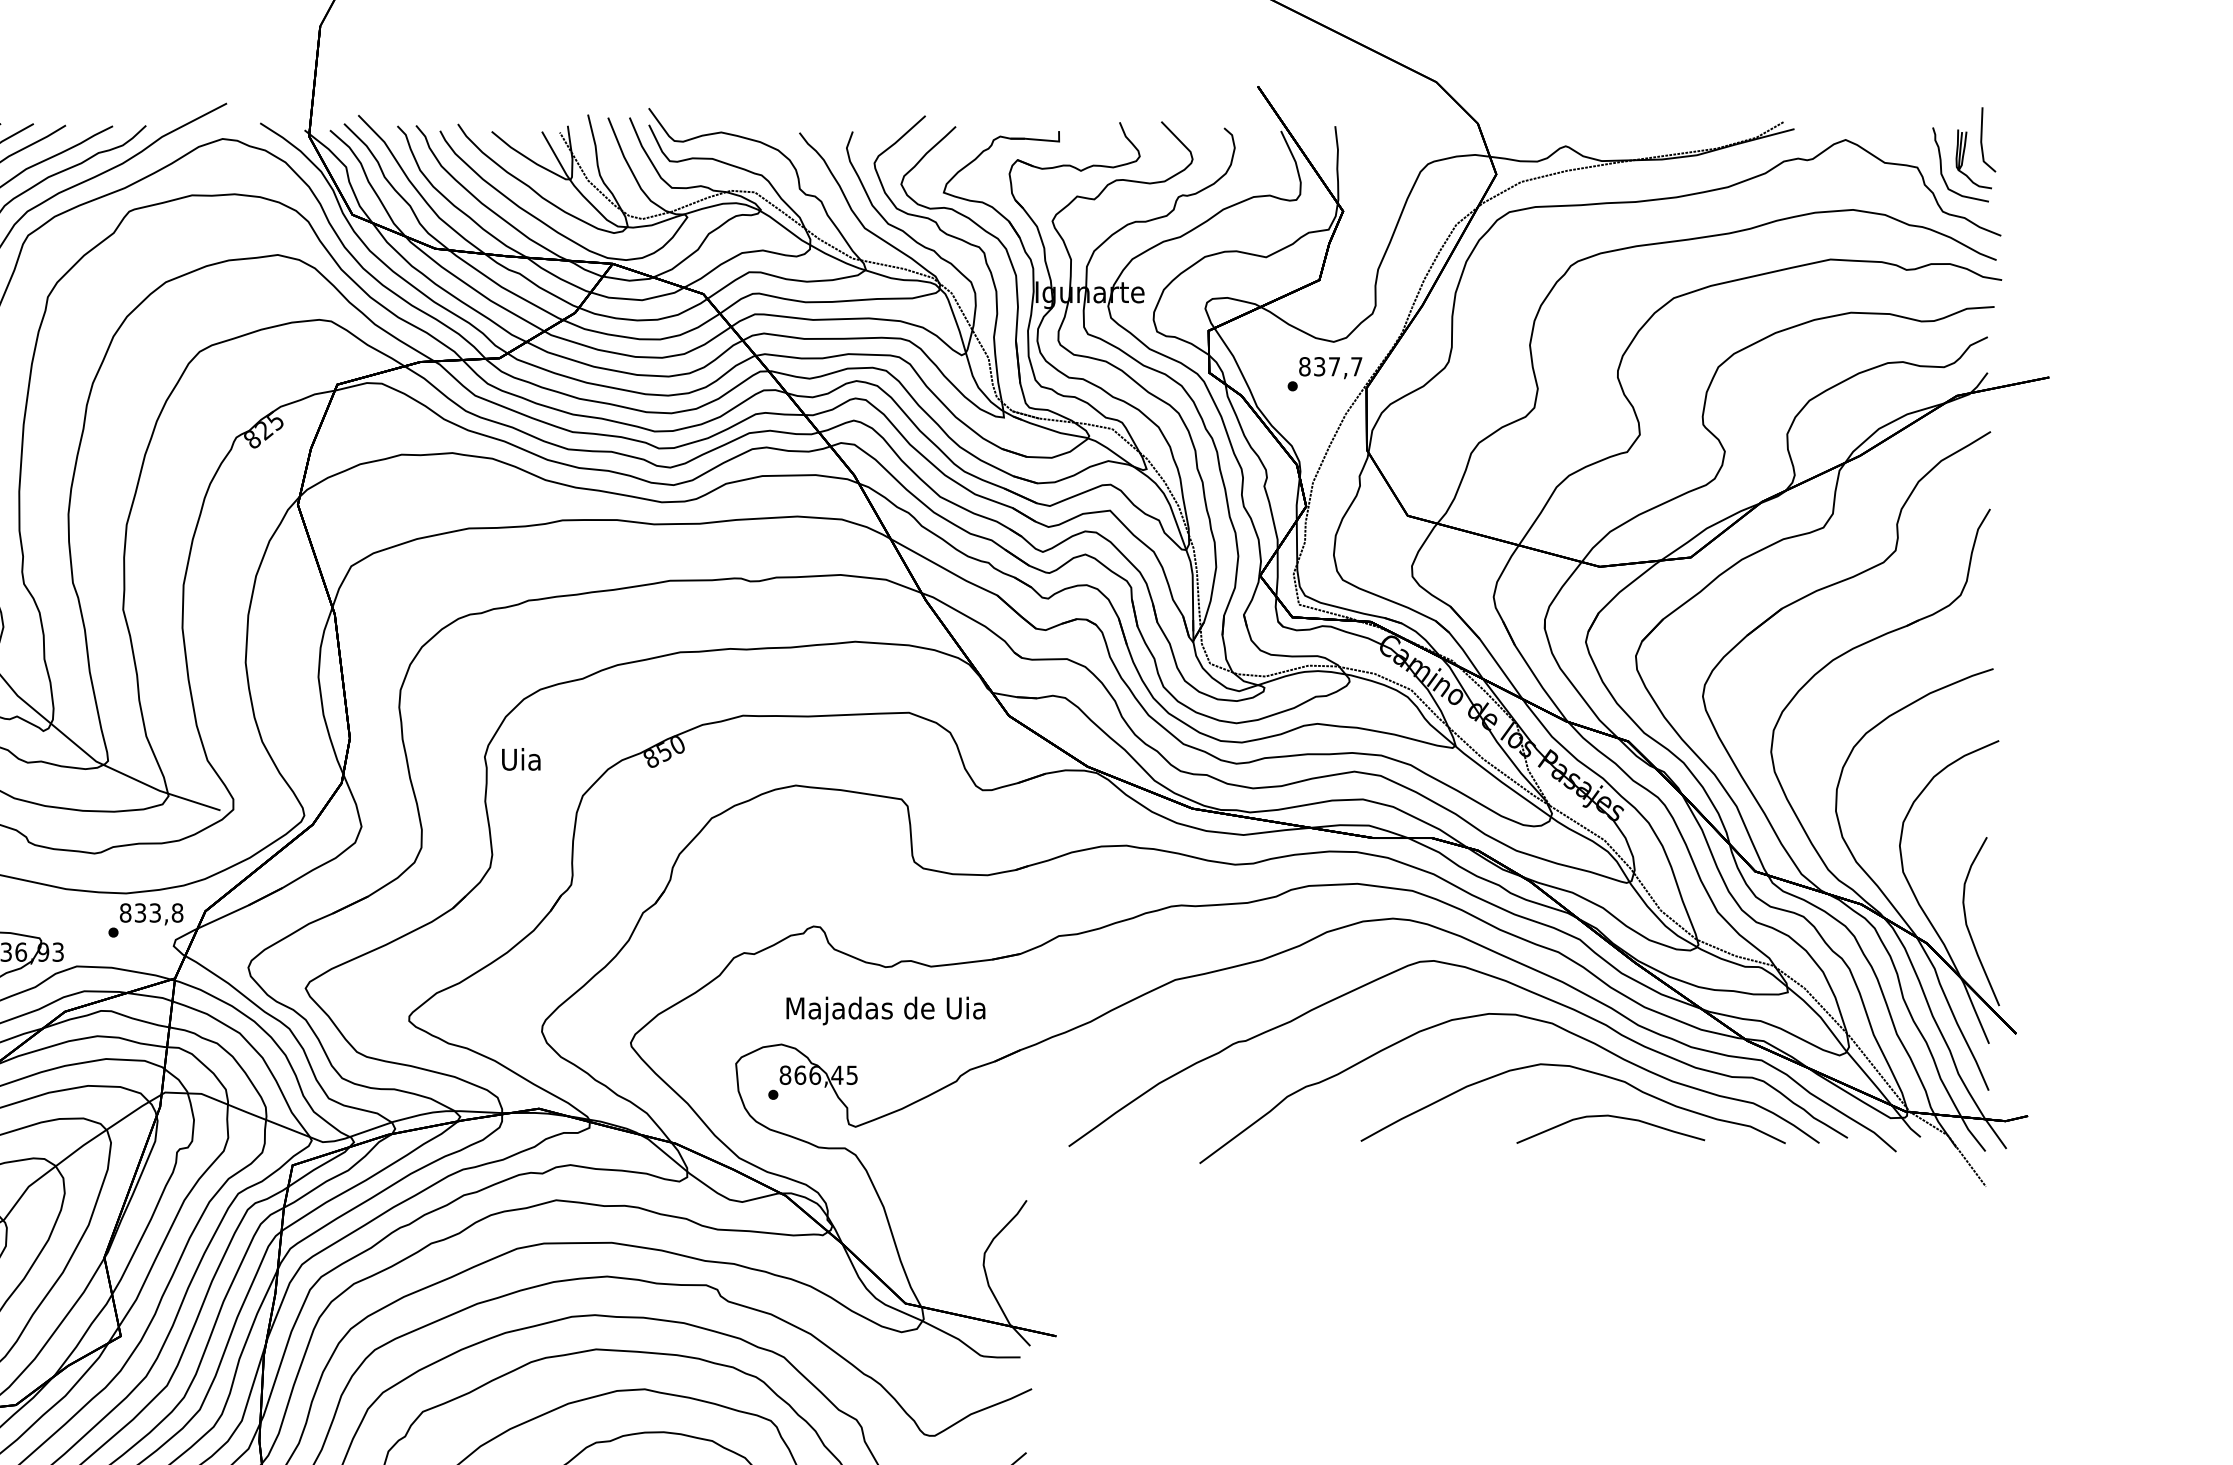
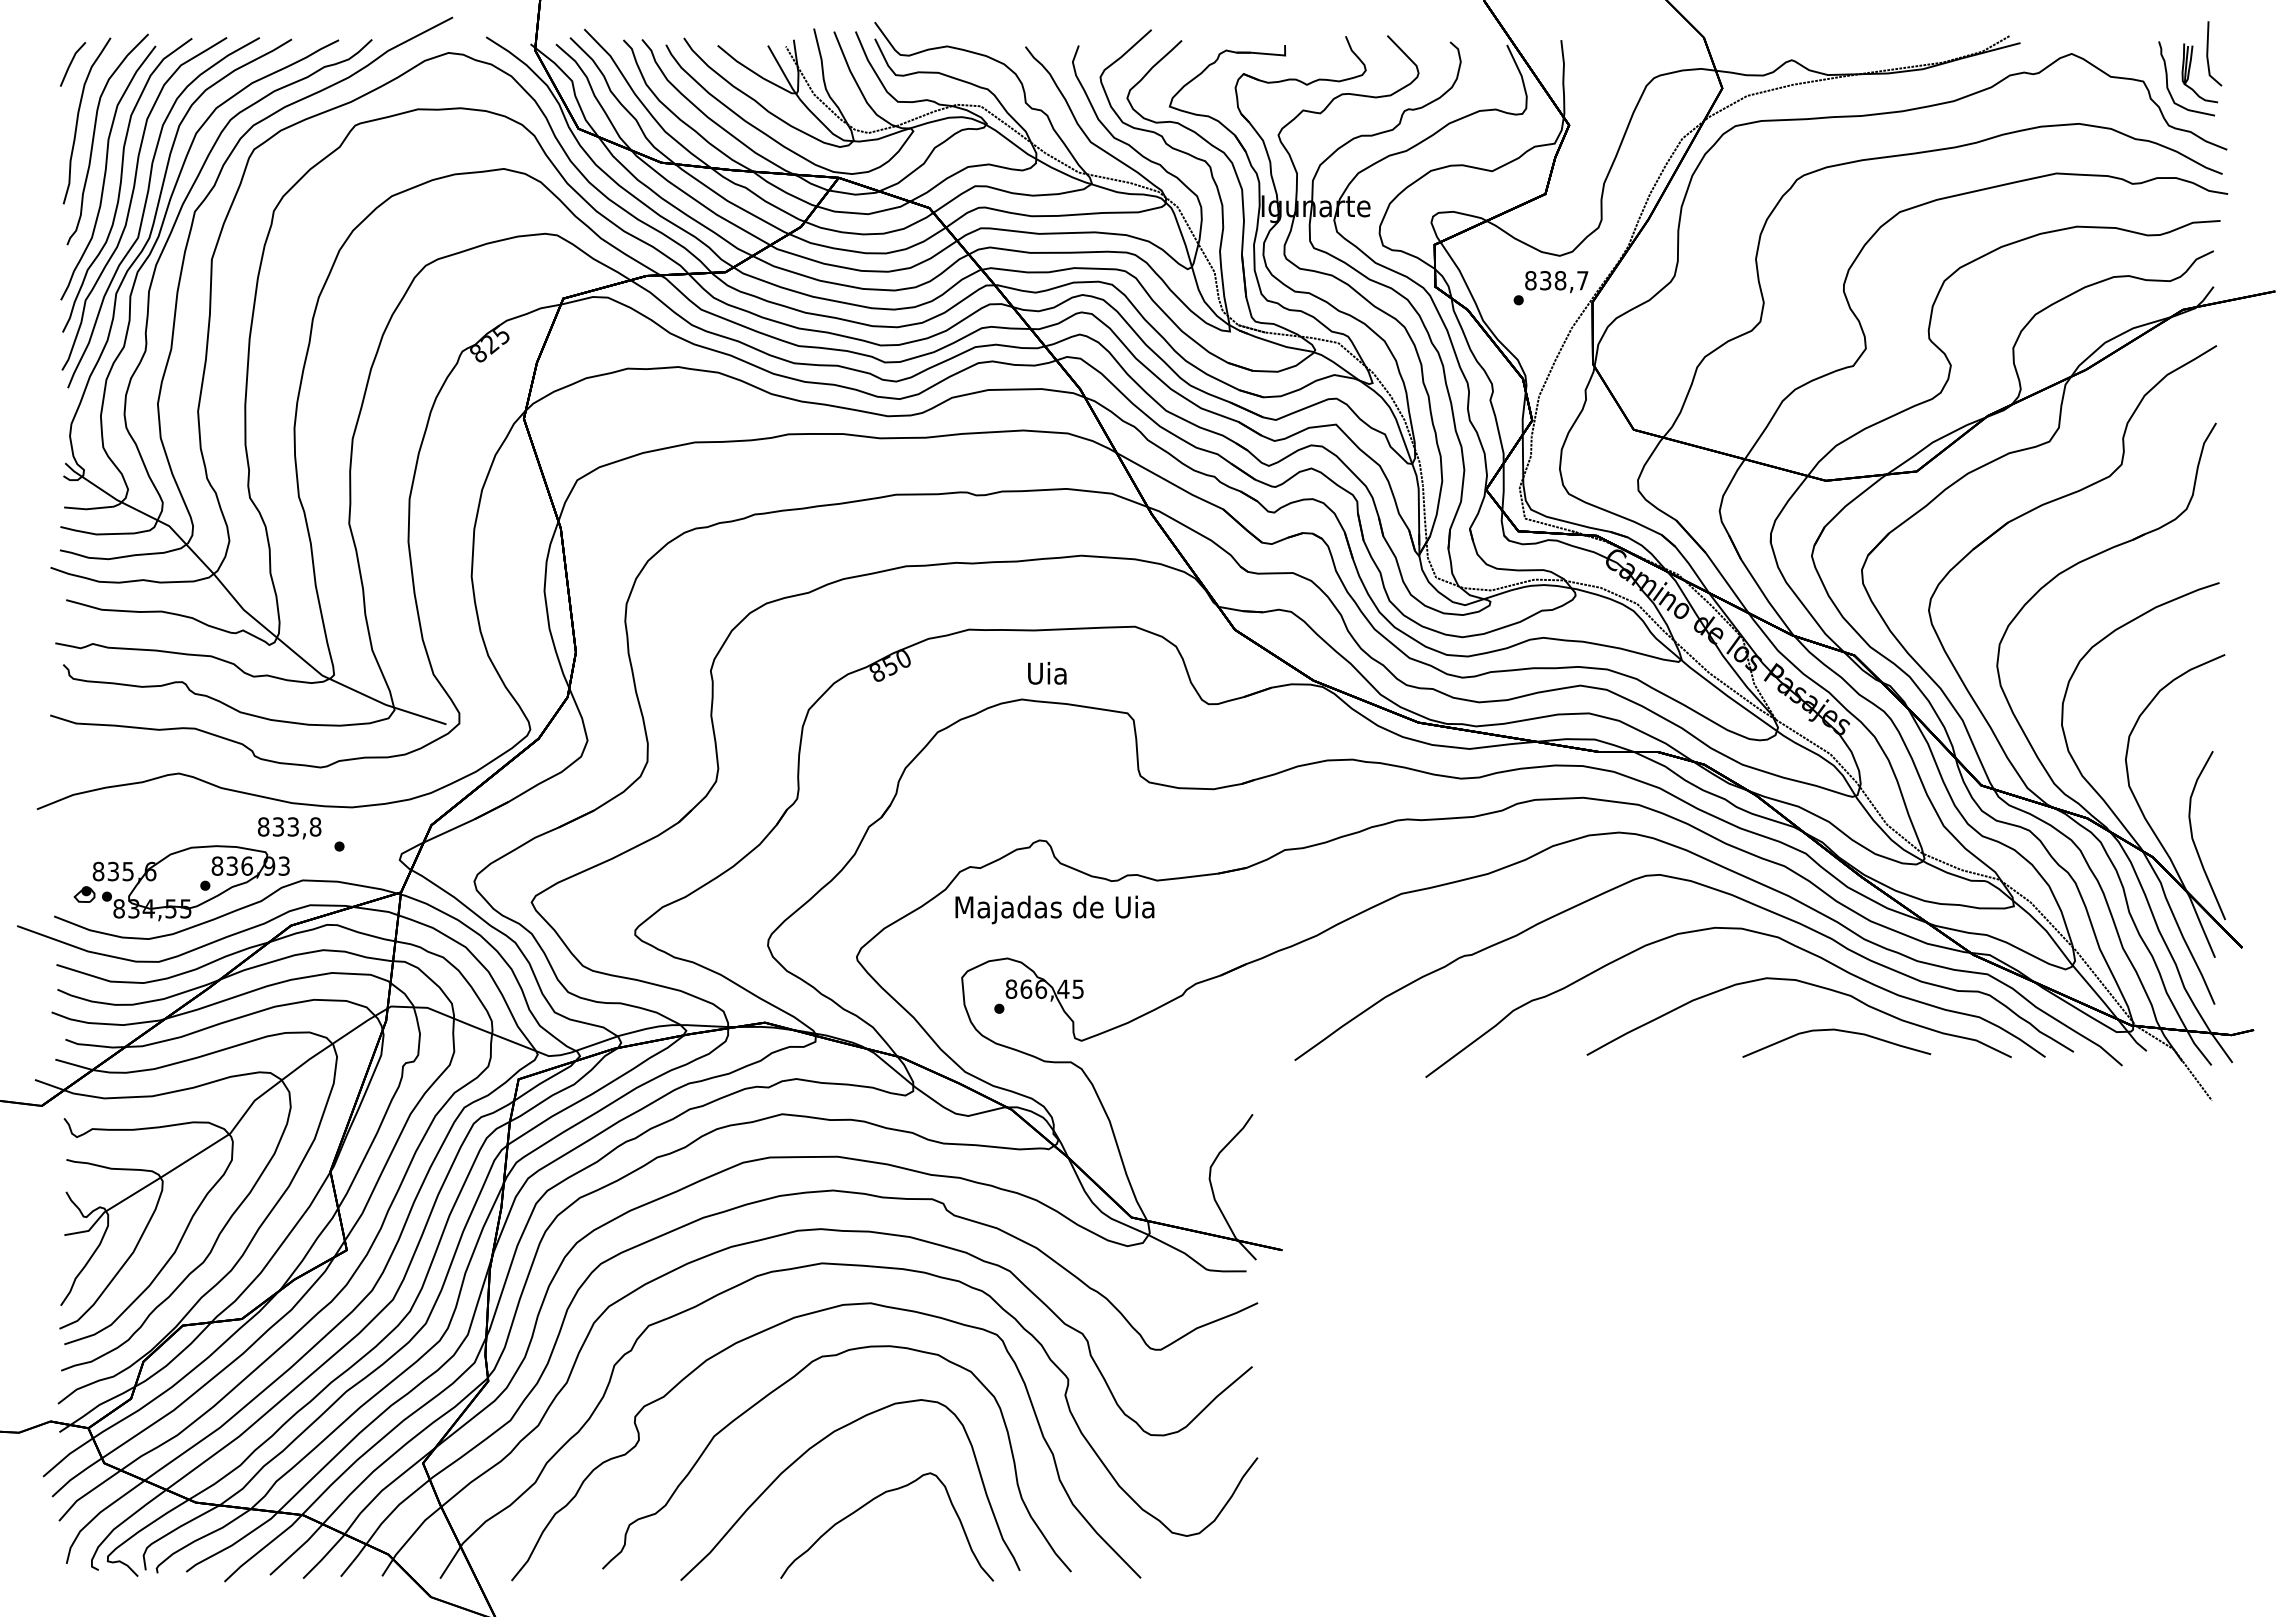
text: (1334, 366) -> (1560, 280), 837,7 -> 838,7
text: (521, 759) -> (1047, 673), moved
text: (151, 914) -> (289, 828), moved
text: (885, 1010) -> (1054, 909), moved

